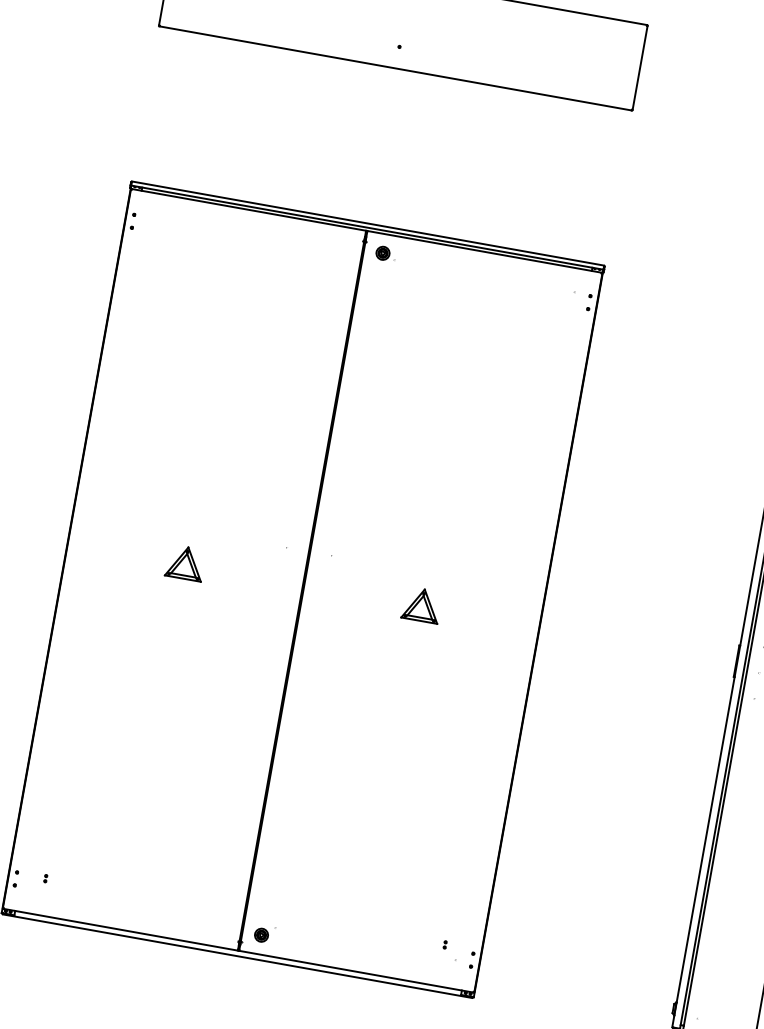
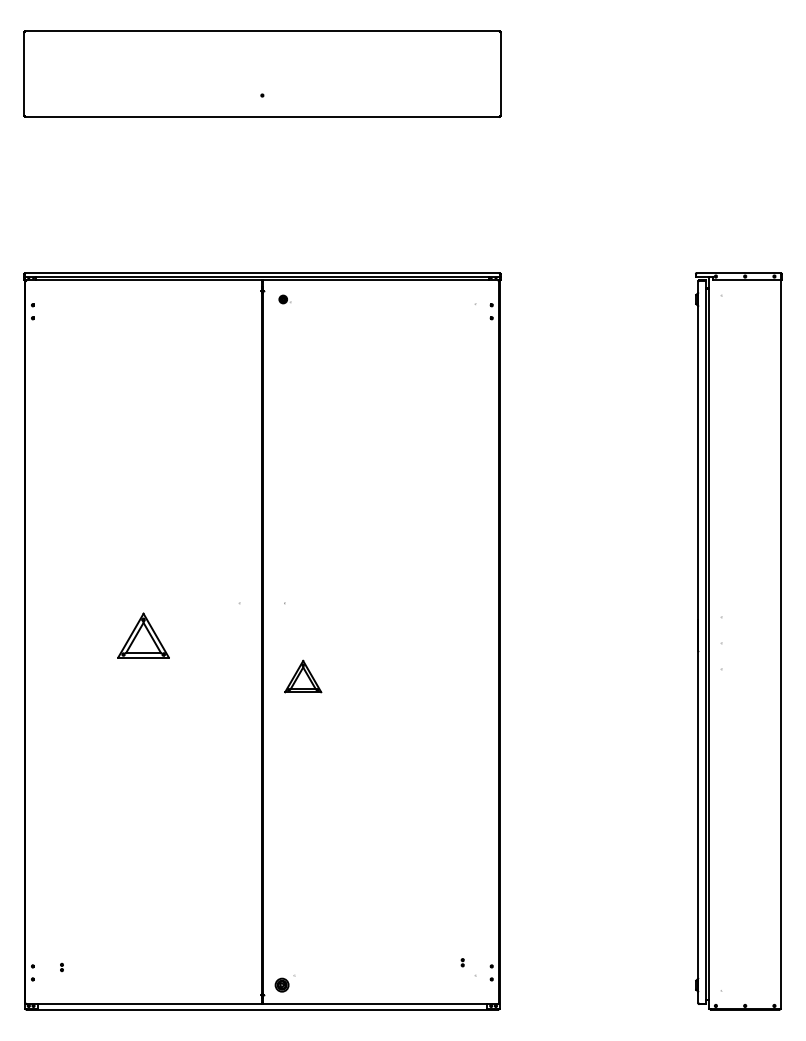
part: (385, 253) -> (284, 299), size x0.6
part: (185, 562) -> (143, 635), size x1.4
part: (422, 605) -> (303, 676), moved

